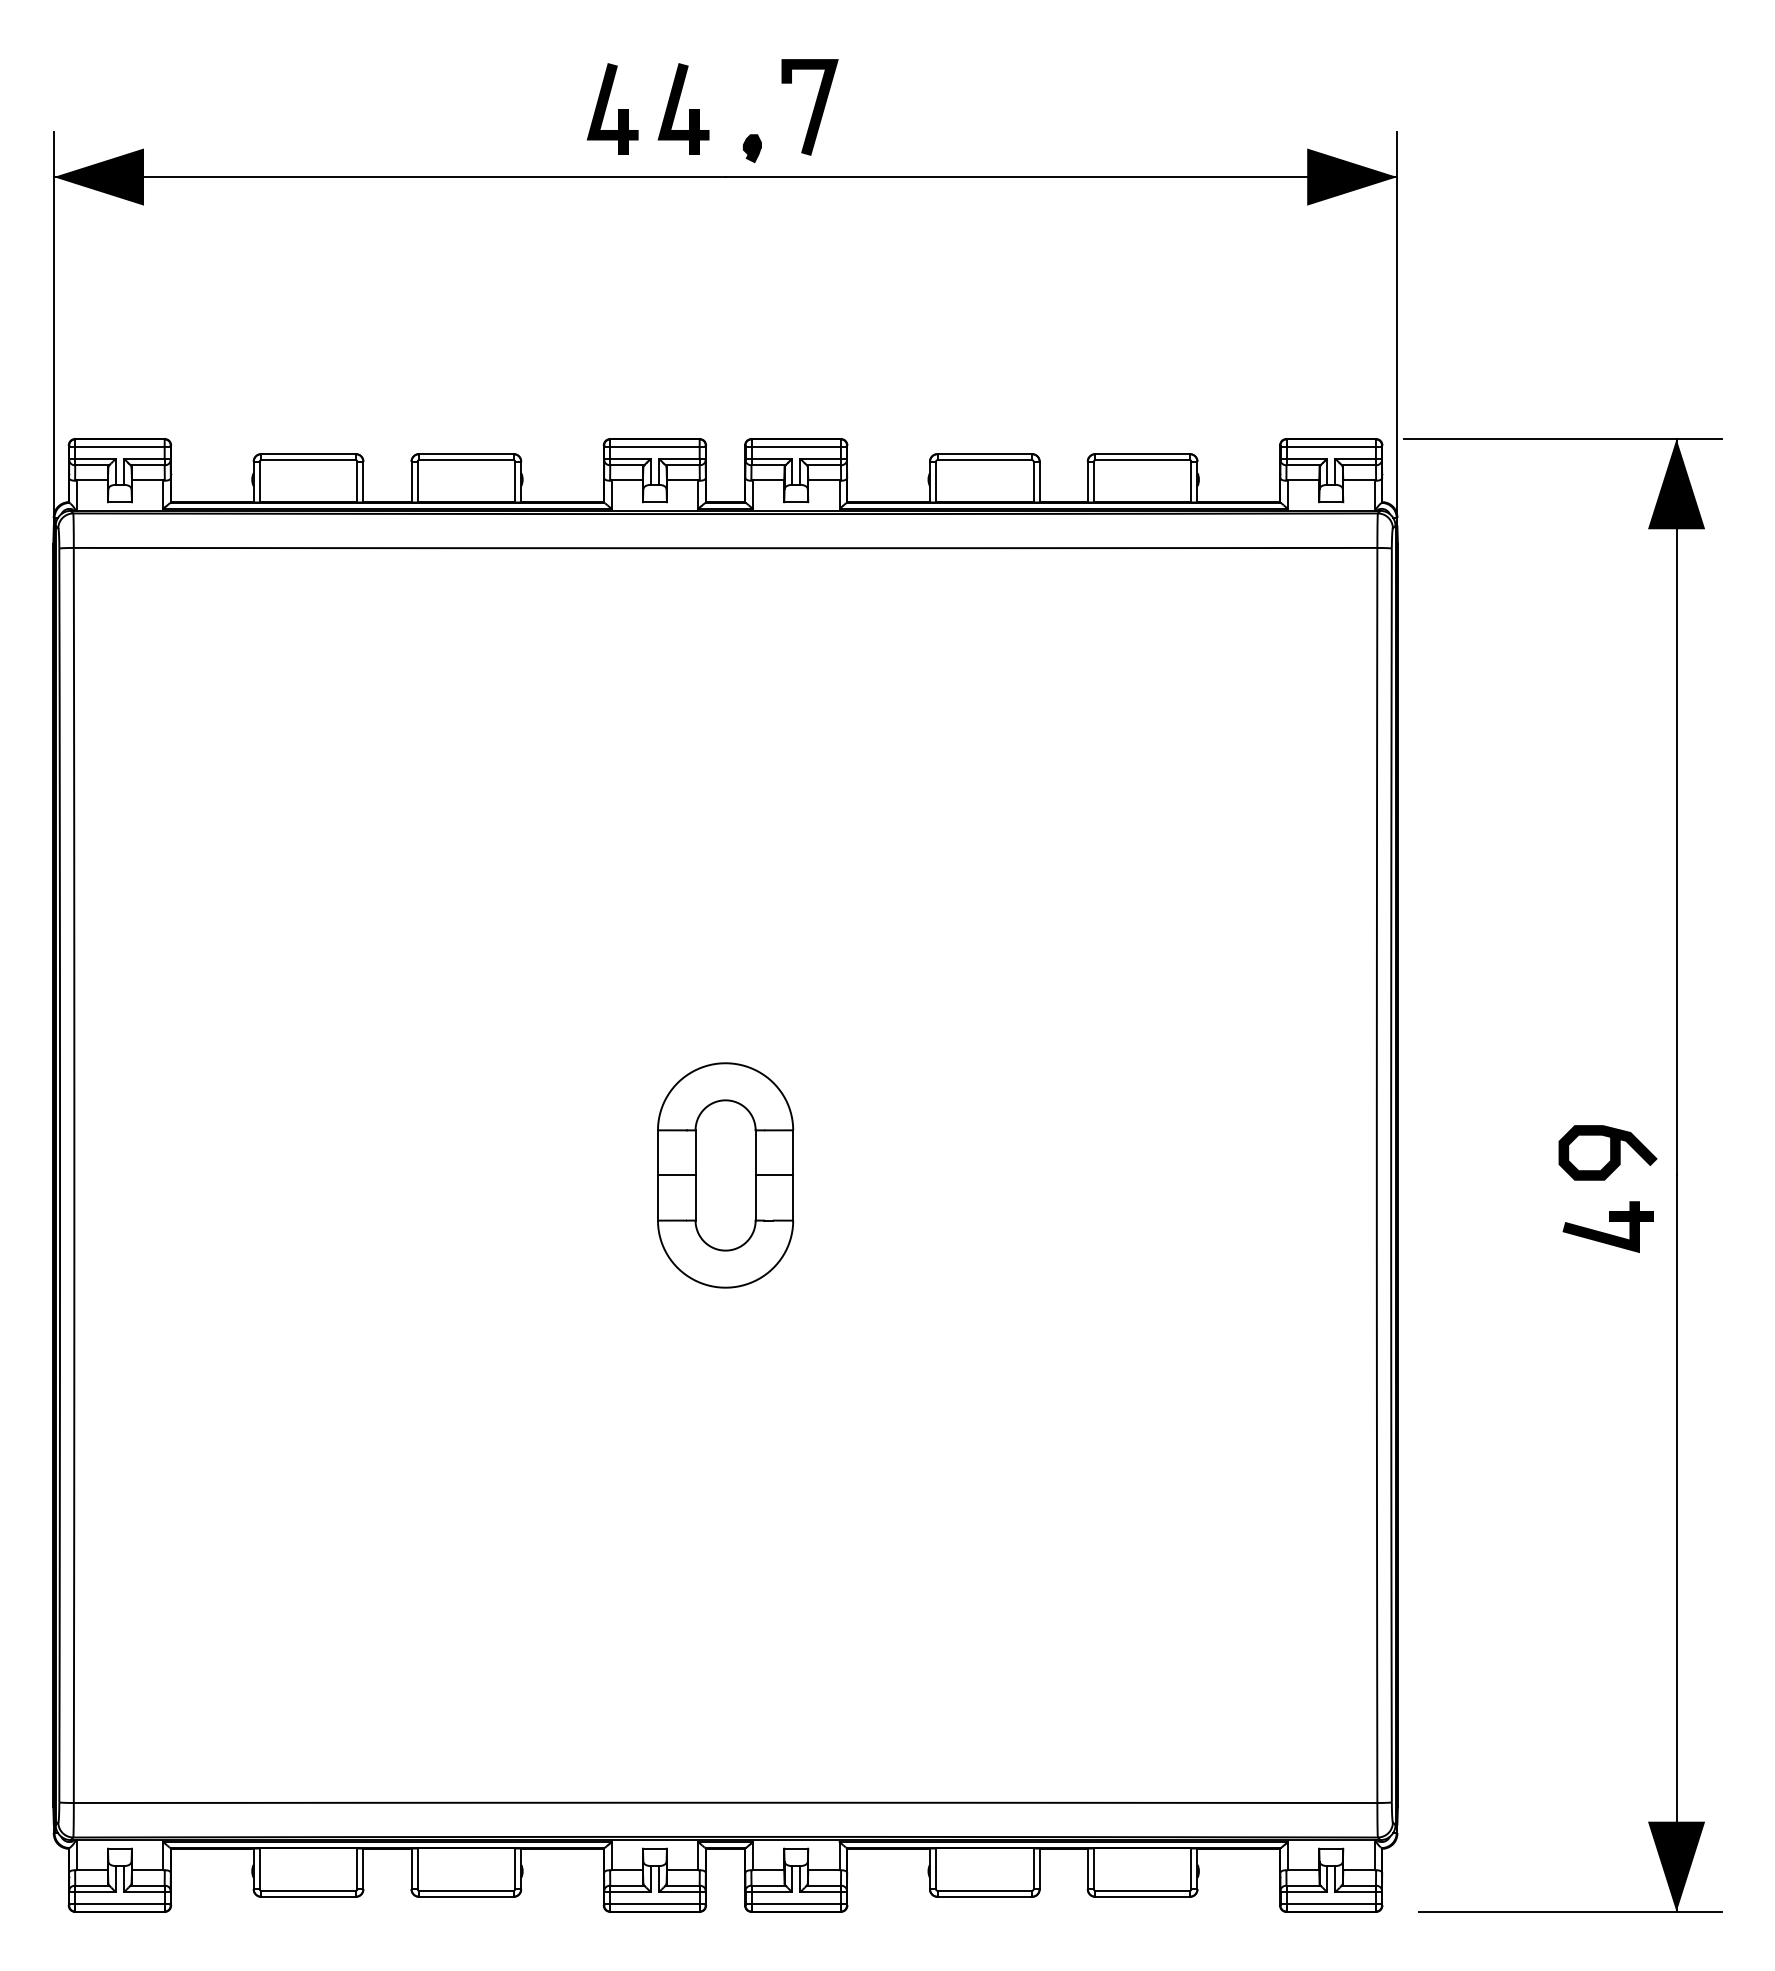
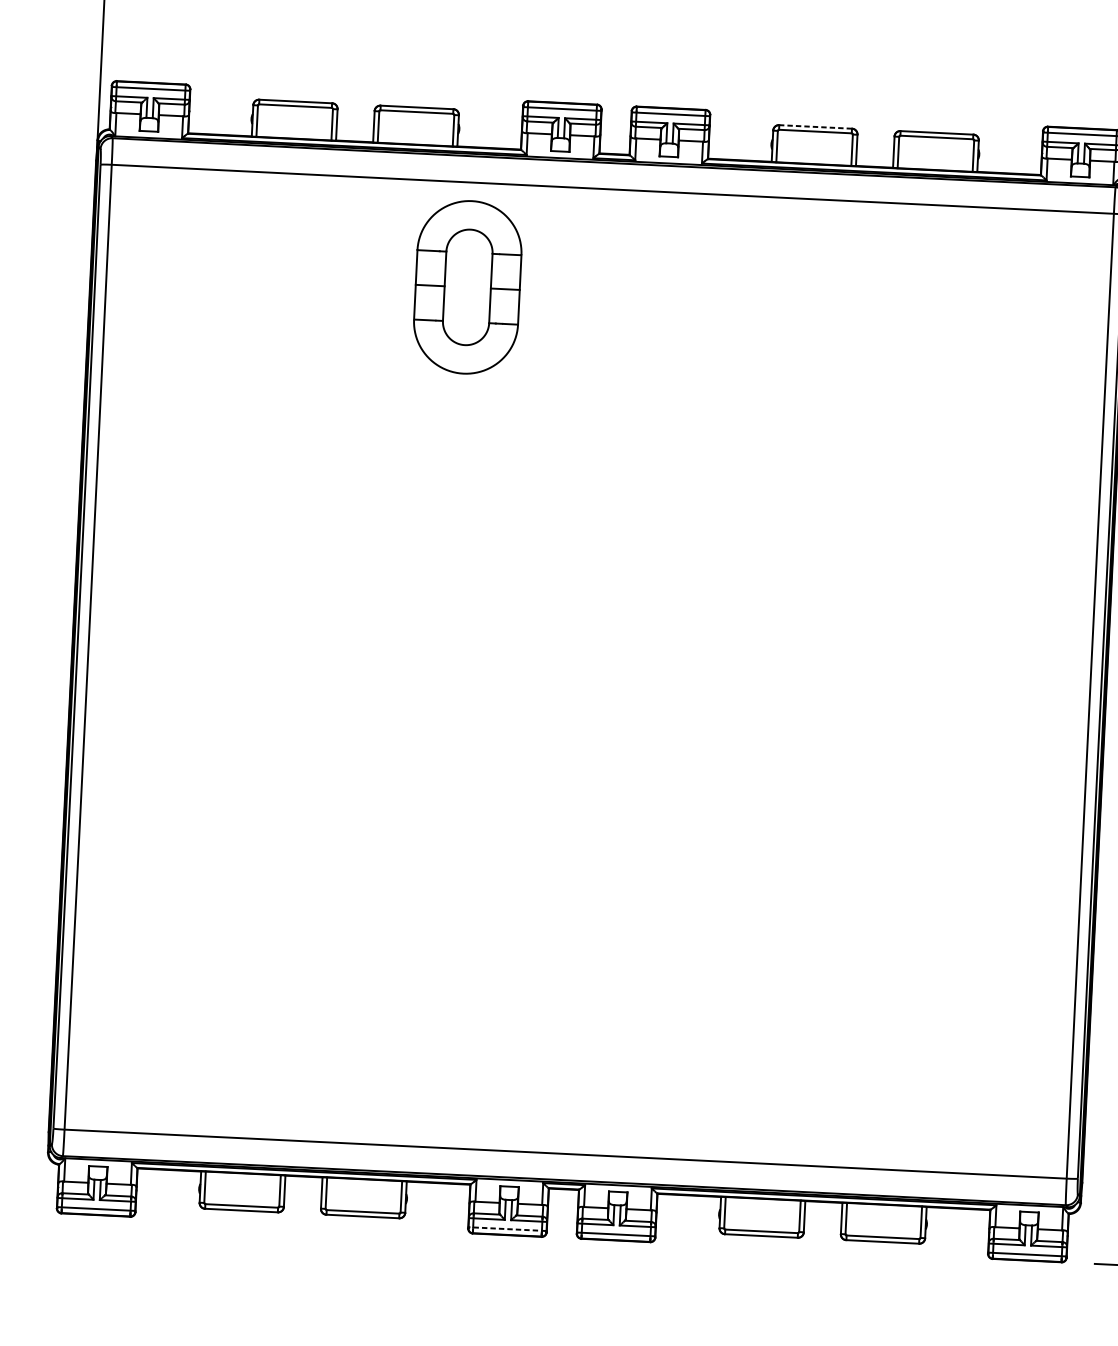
line: (984, 454) -> (815, 127), solid -> dashed
part: (725, 1175) -> (467, 287), moved
line: (654, 1903) -> (507, 1228), solid -> dashed

